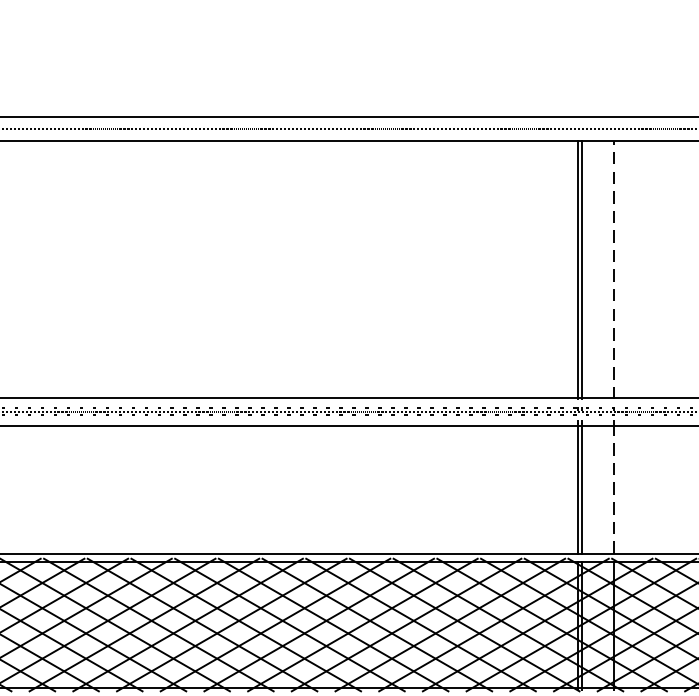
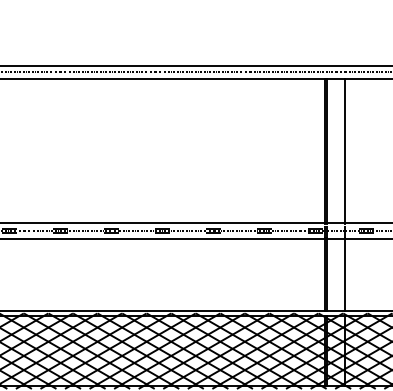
line: (614, 269) -> (345, 151), dashed -> solid
line: (614, 488) -> (345, 274), dashed -> solid

